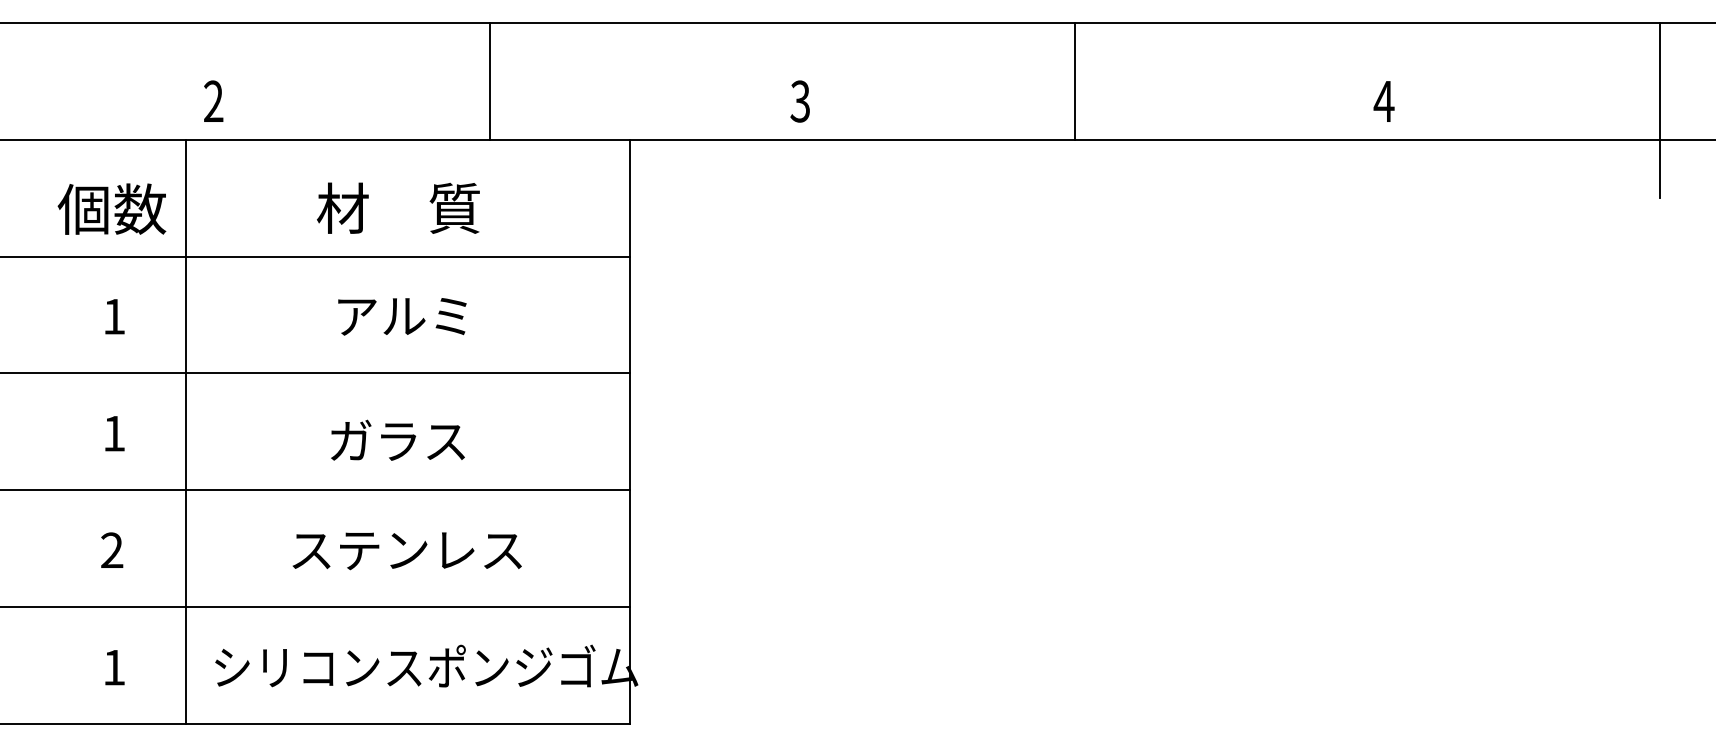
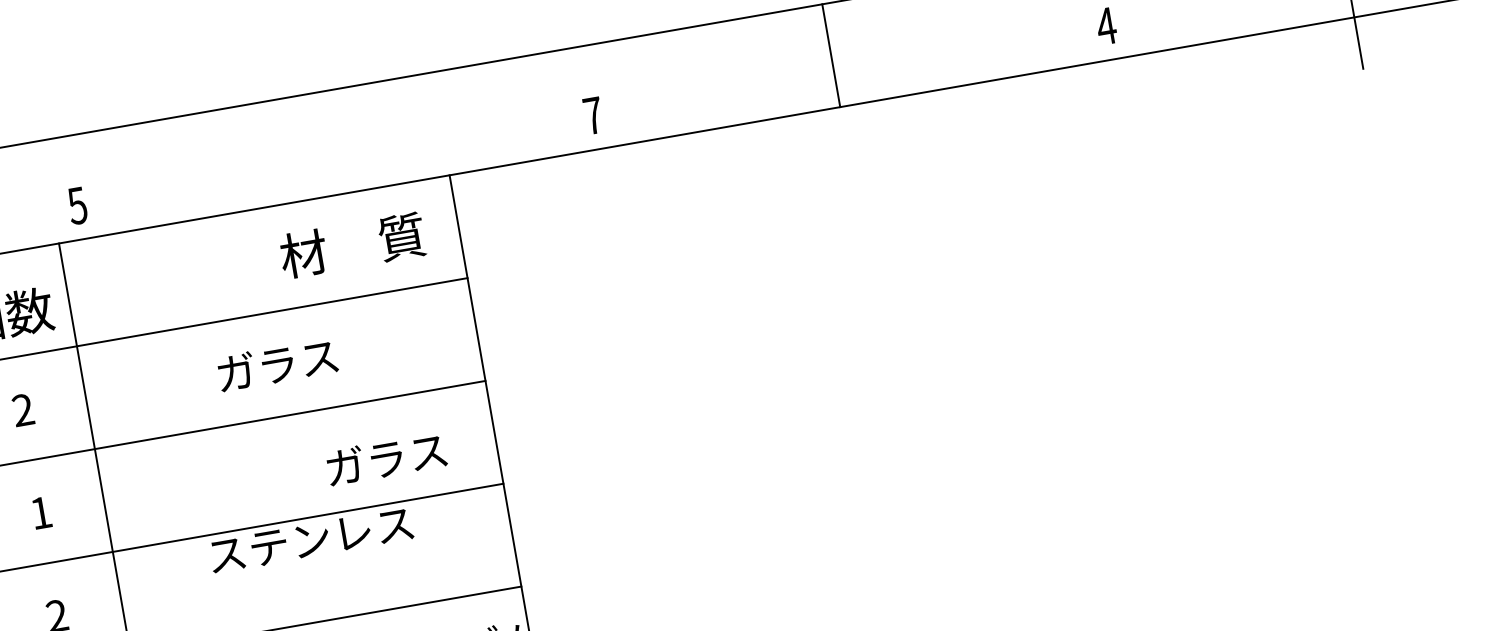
line: (489, 80) -> (316, 144), removed
text: (213, 101) -> (77, 205), 2 -> 5
text: (800, 101) -> (593, 115), 3 -> 7
text: (398, 207) -> (352, 244), moved
text: (403, 314) -> (277, 363), アルミ -> ガラス
text: (114, 316) -> (23, 409), 1 -> 2
text: (397, 439) -> (385, 458), moved
text: (406, 551) -> (310, 540), moved

